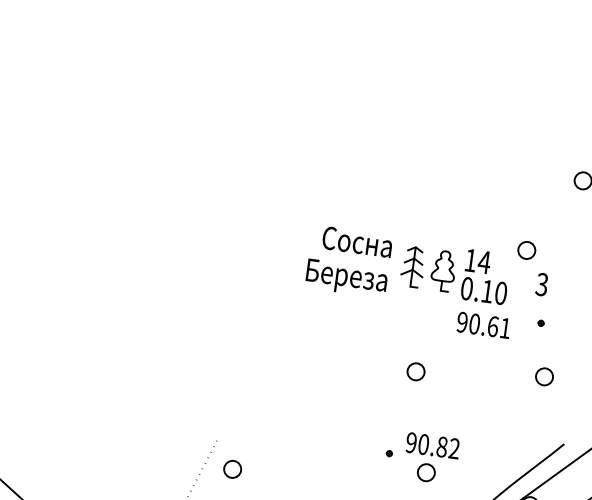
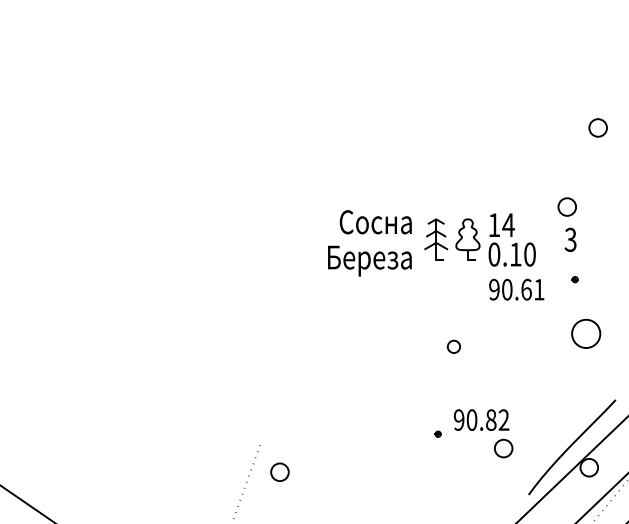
part: (526, 249) -> (566, 206), moved
part: (415, 371) -> (453, 346), size x0.7
part: (543, 376) -> (585, 333), size x1.6
part: (426, 472) -> (503, 448), moved

